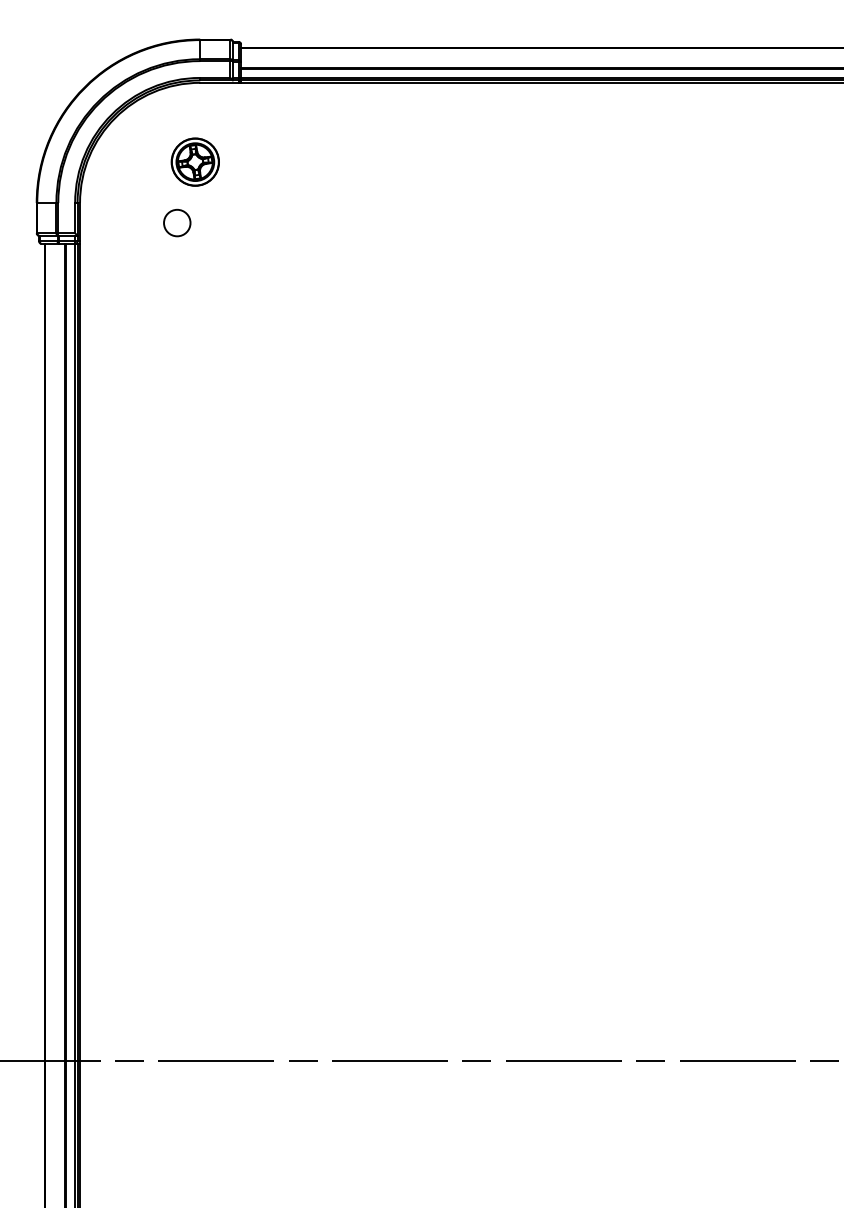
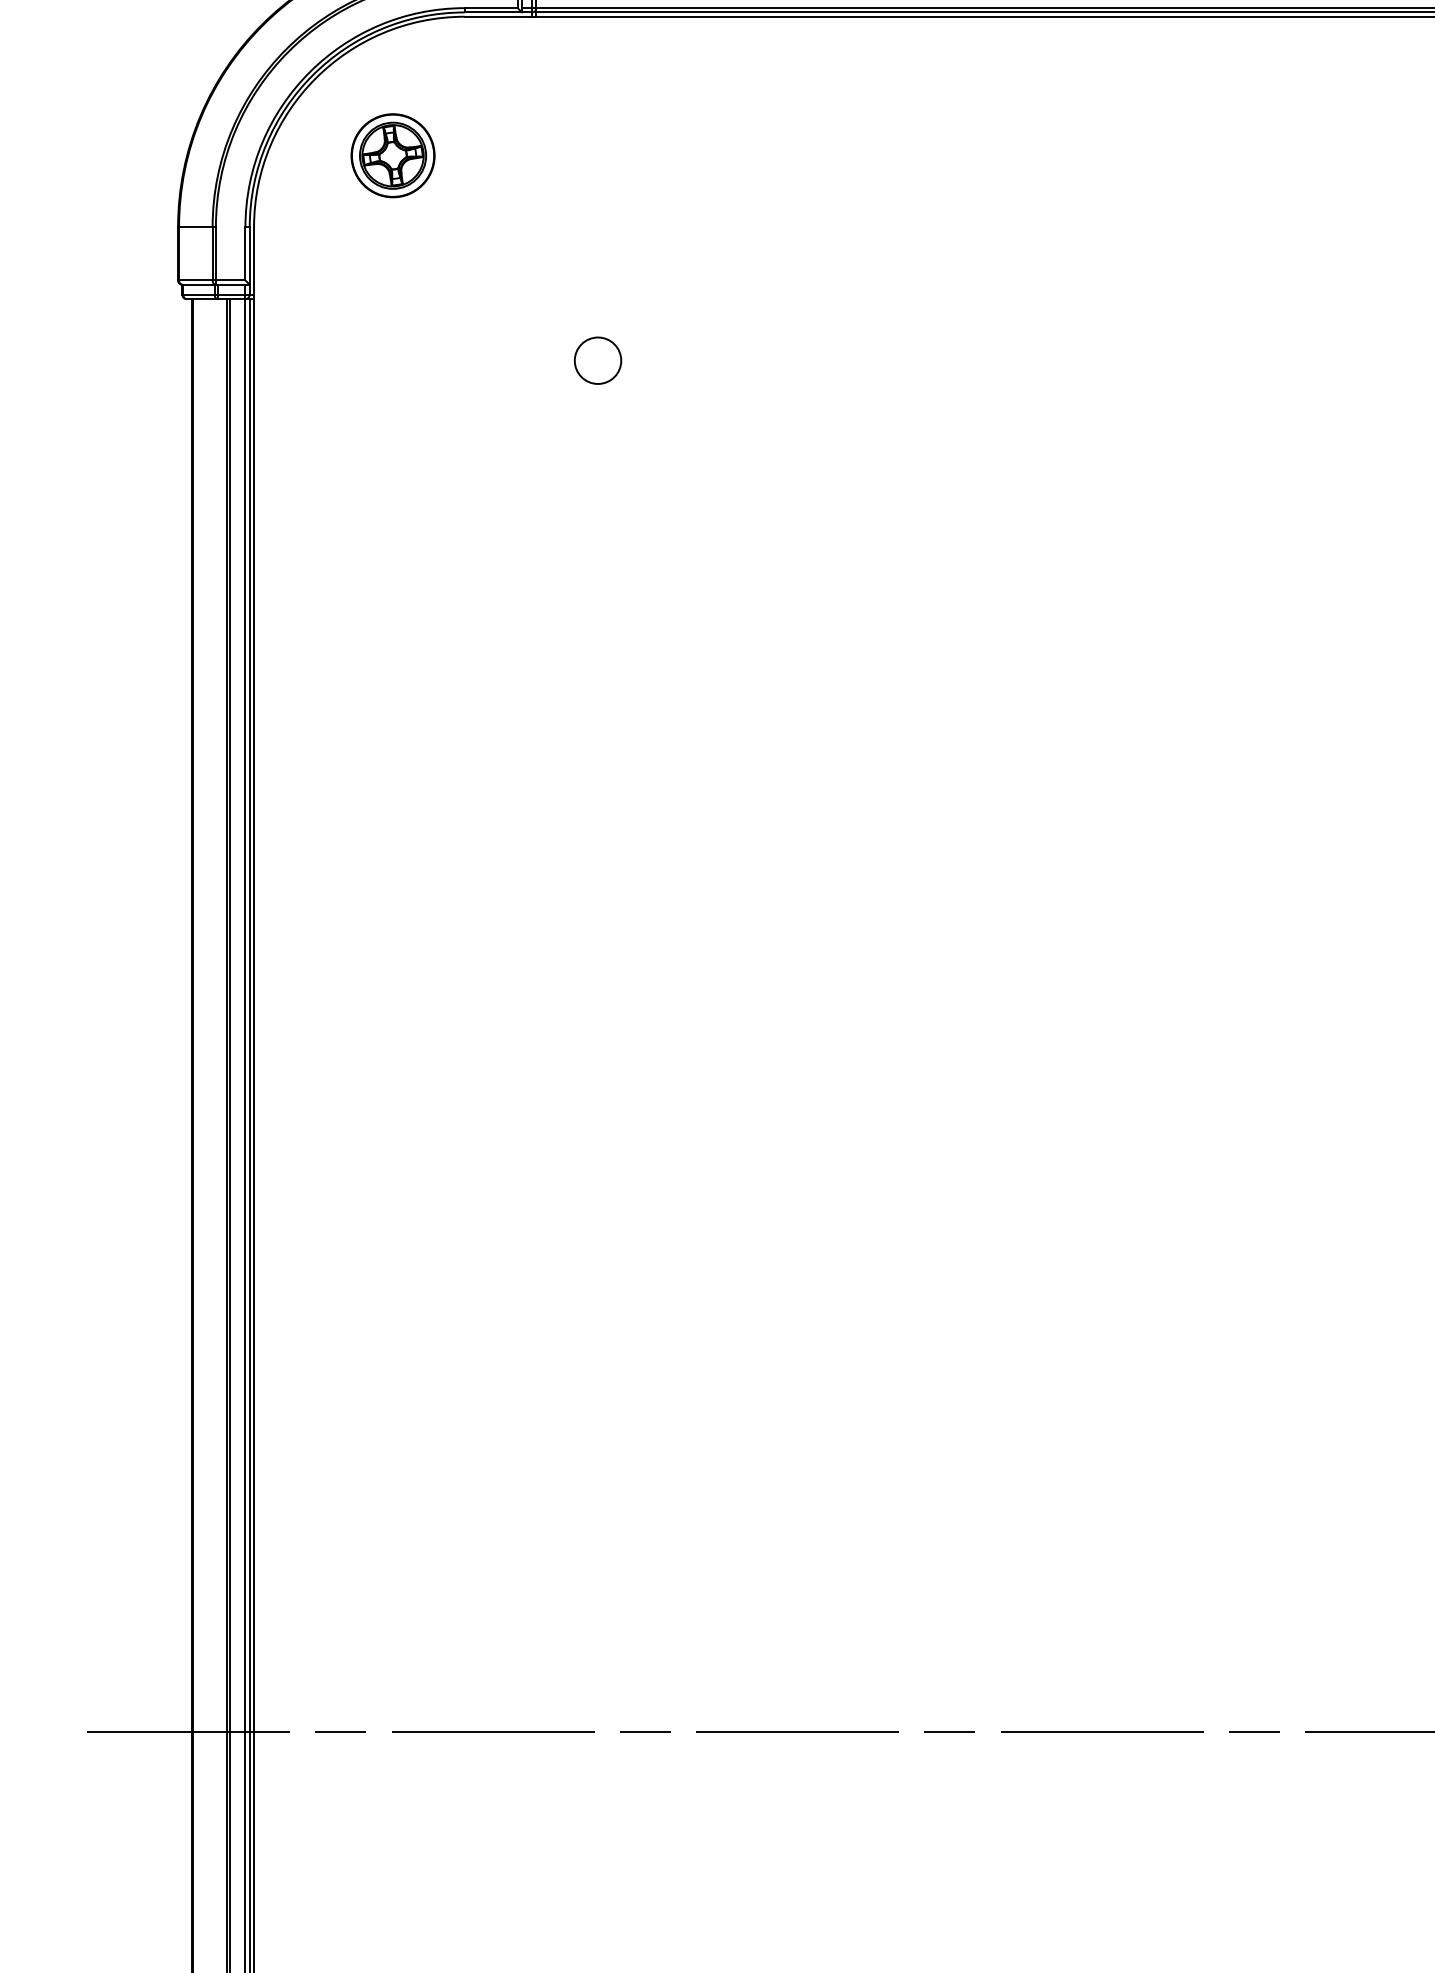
part: (194, 161) -> (391, 154), moved
circle: (177, 222) -> (598, 359), moved

